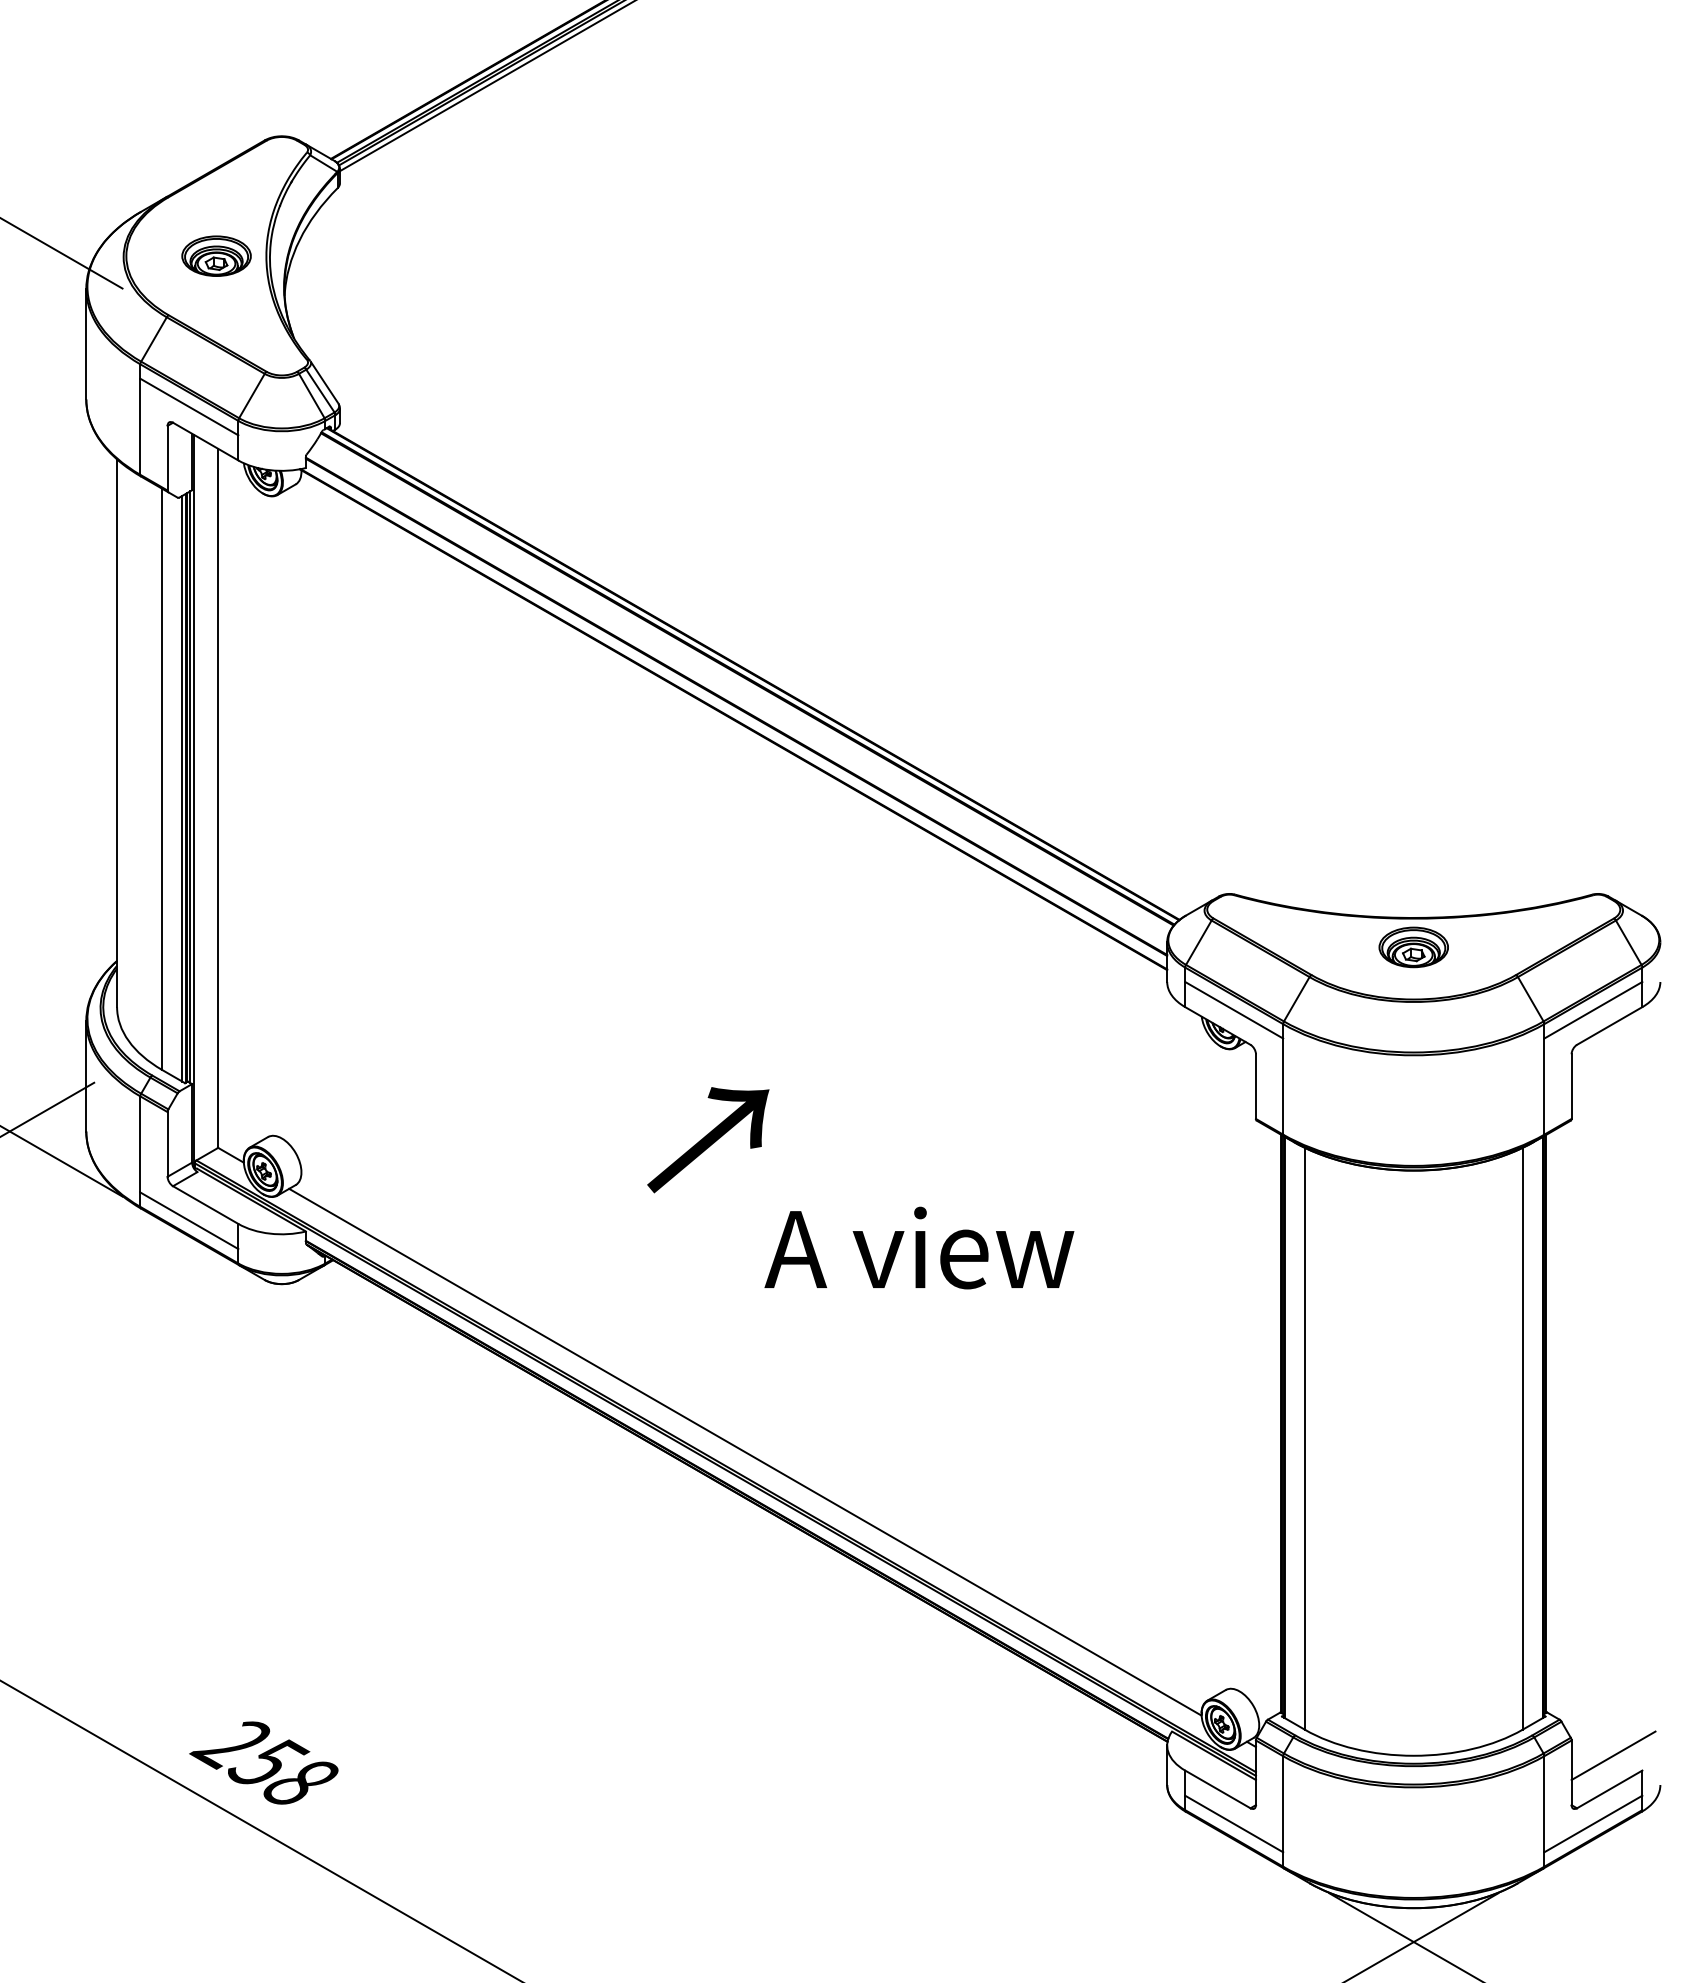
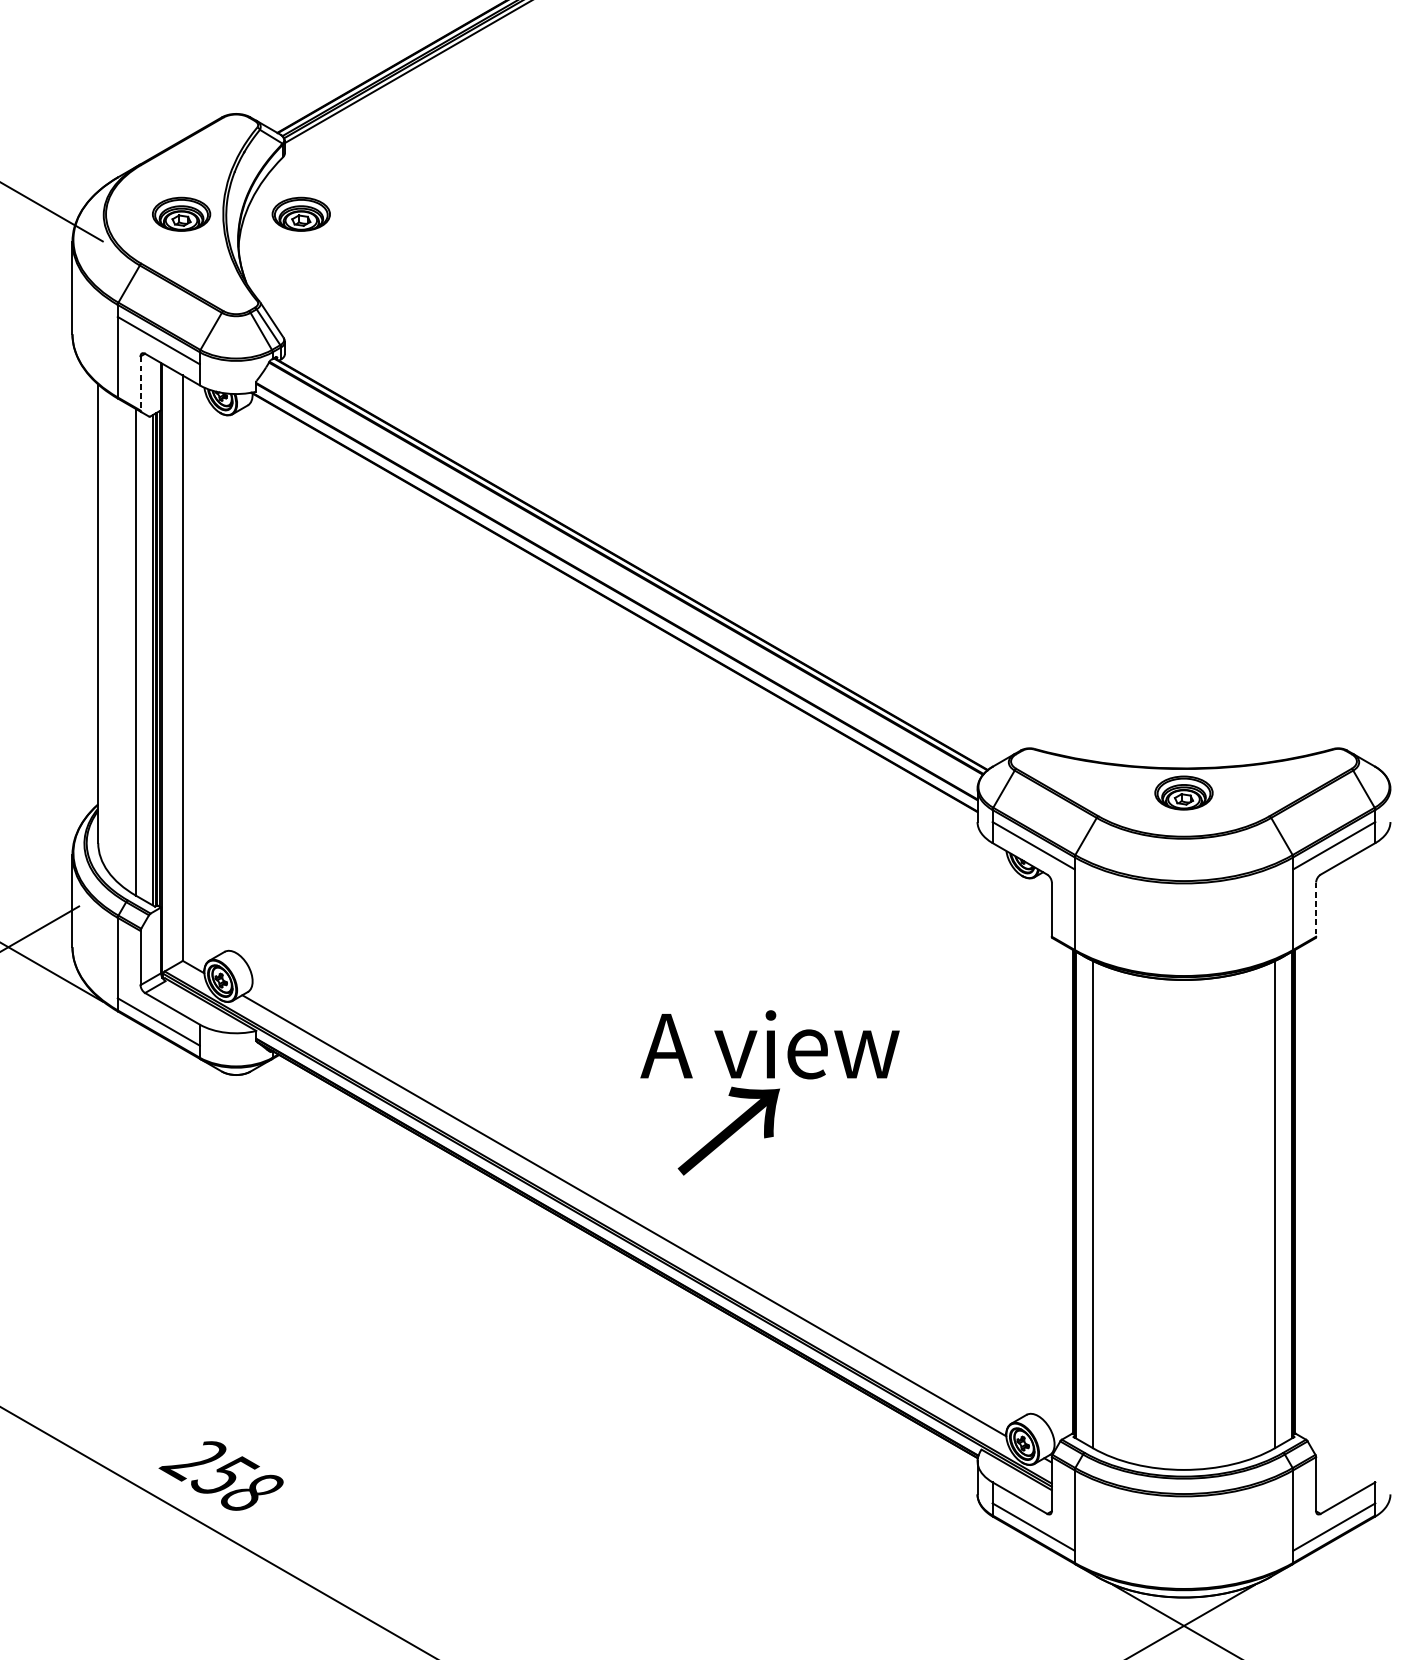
part: (359, 255) -> (301, 213), added
line: (167, 458) -> (140, 383), solid -> dashed
line: (1571, 1087) -> (1316, 910), solid -> dashed
text: (708, 1140) -> (729, 1131), moved
line: (1613, 1755) -> (1351, 1469), removed

